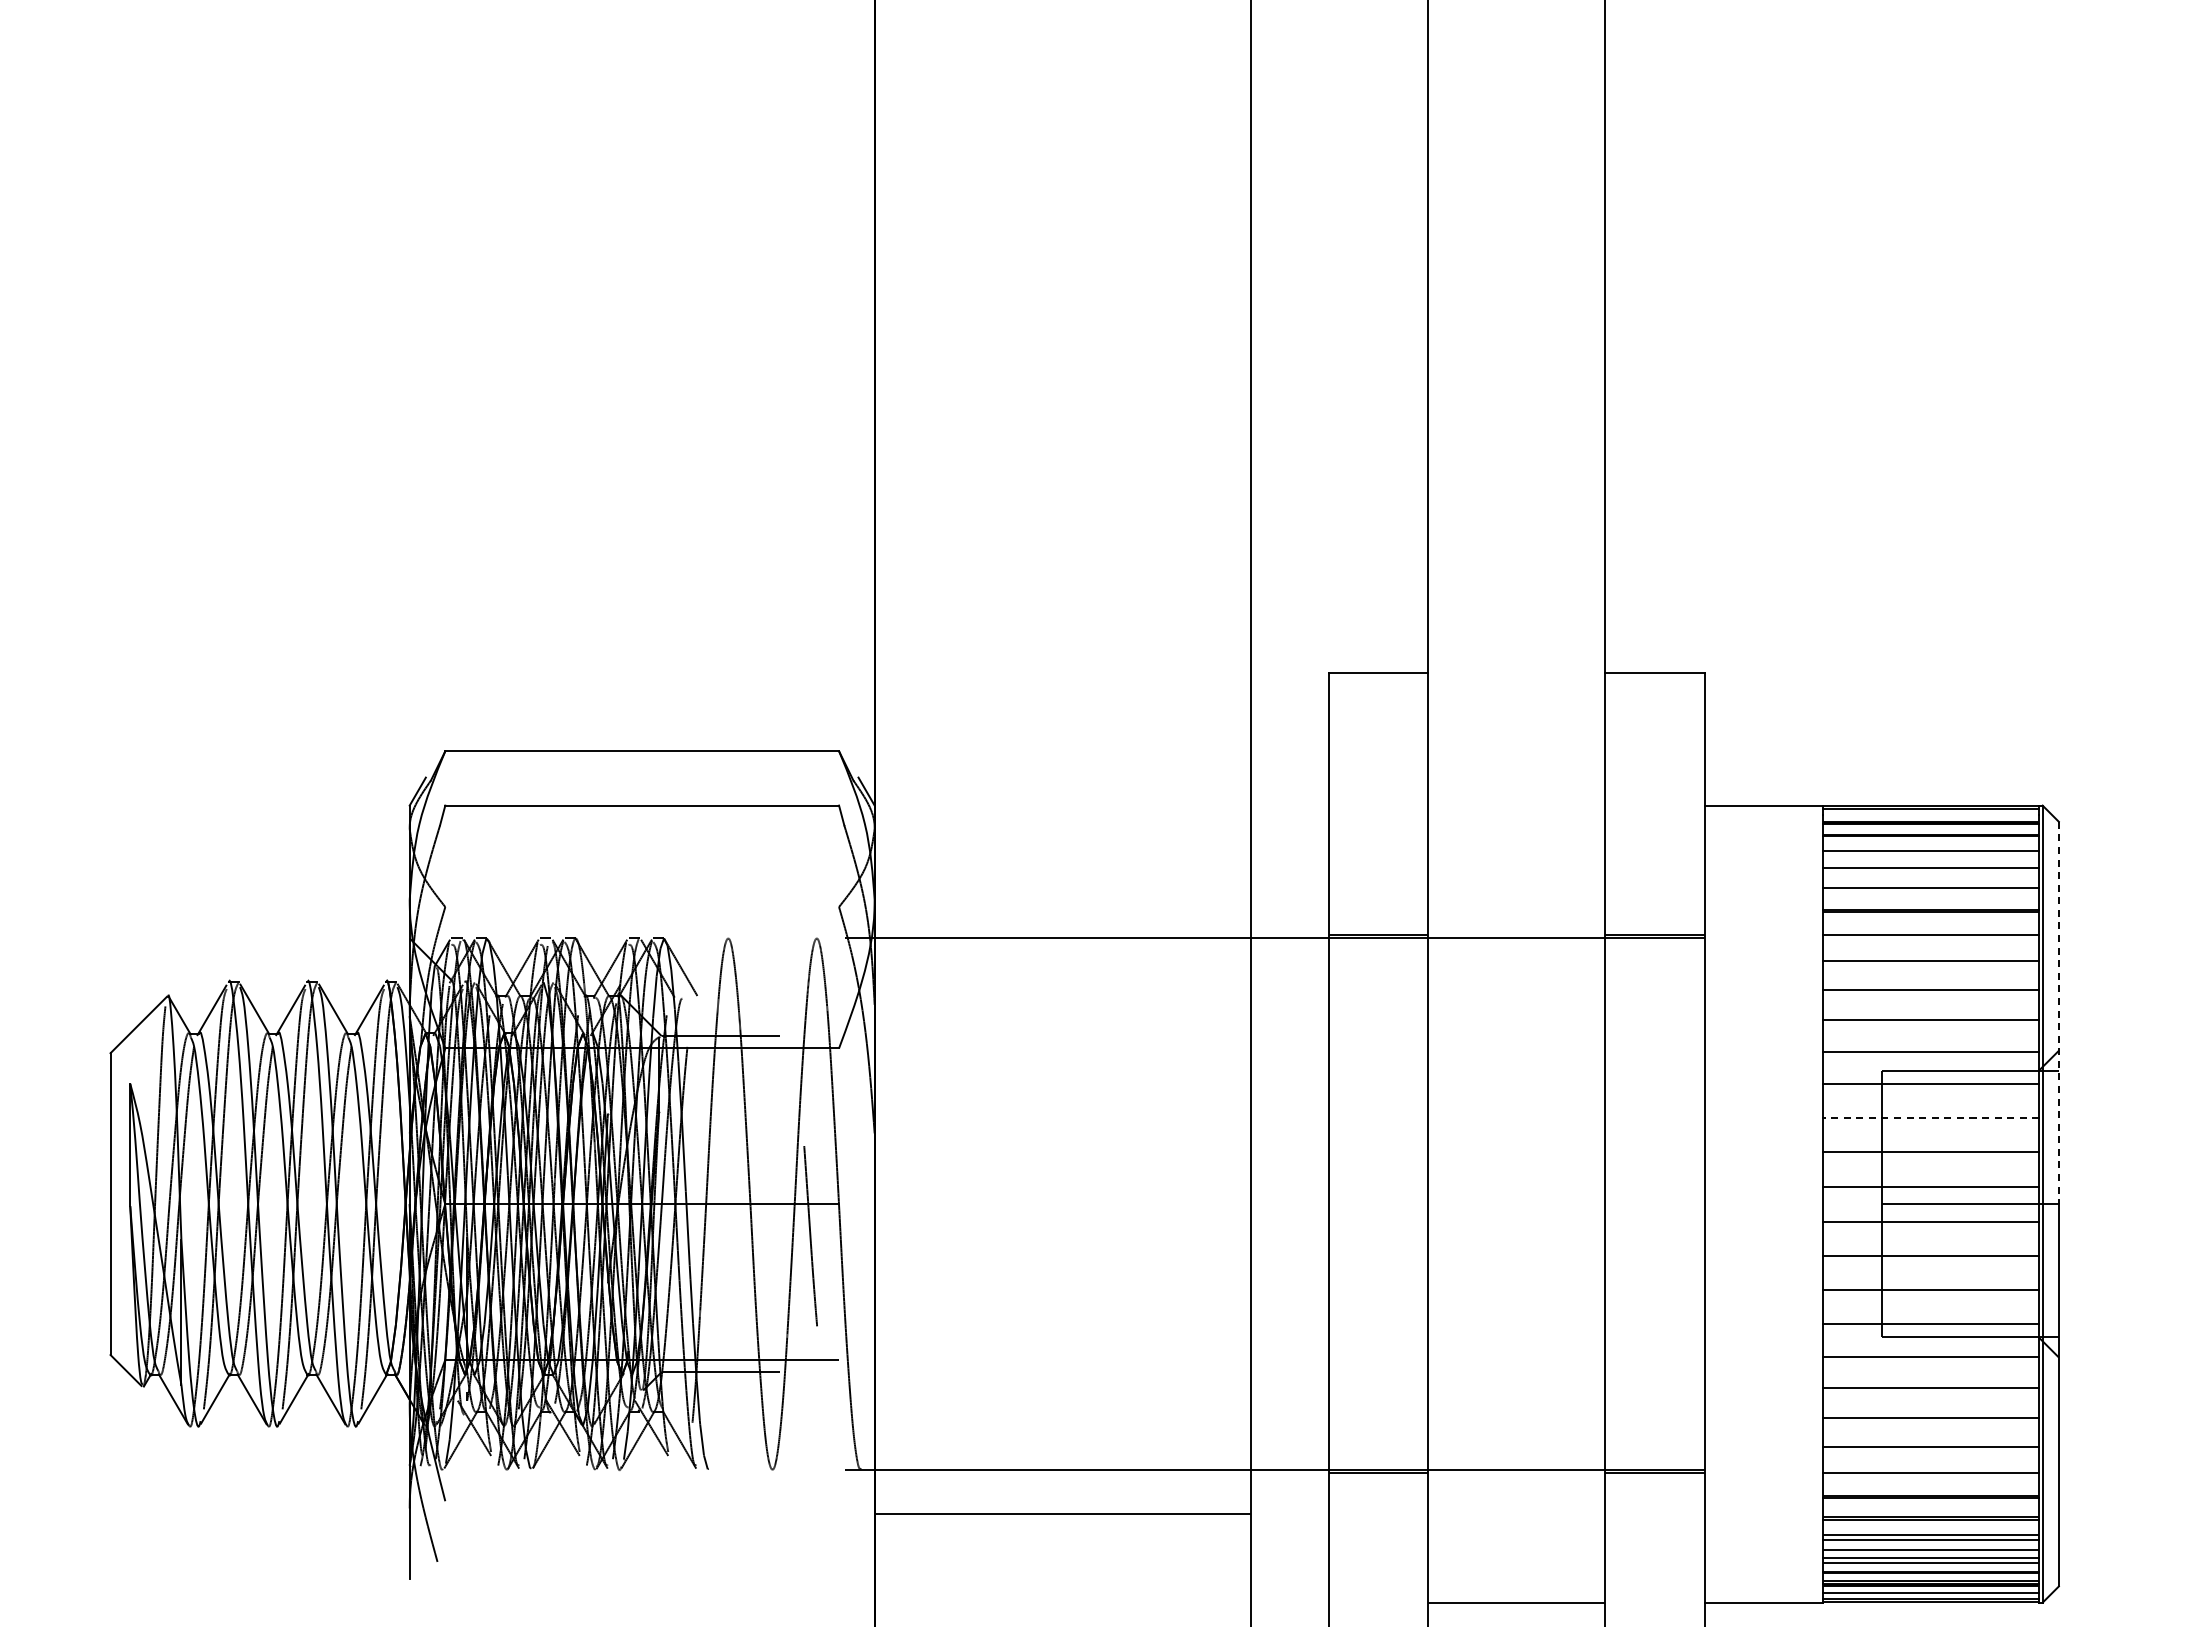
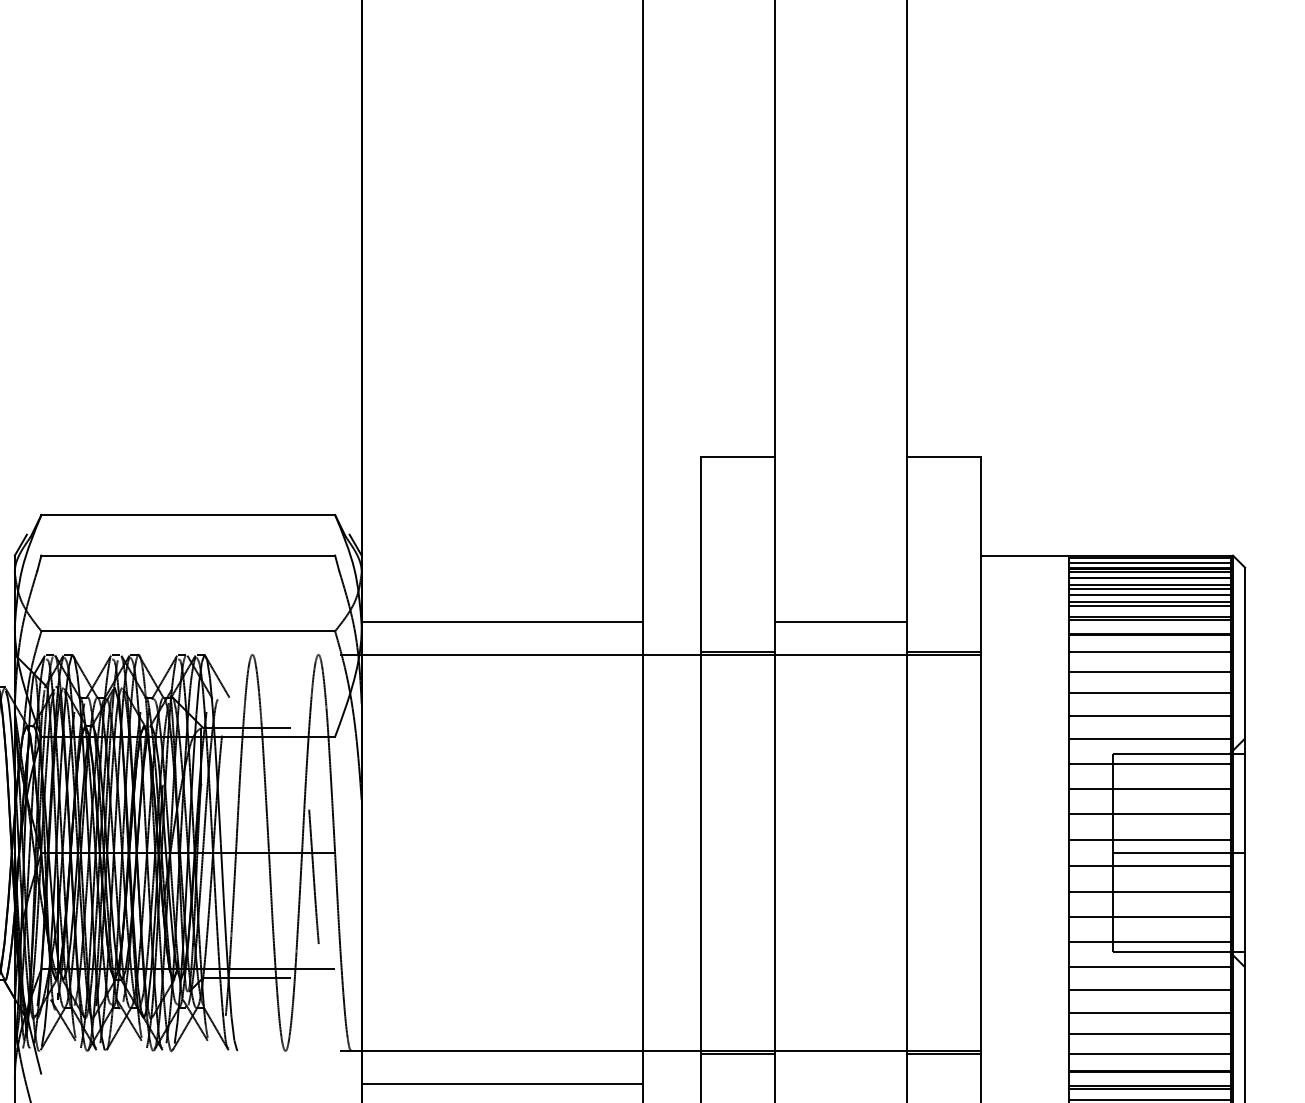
line: (1930, 815) -> (1149, 563), added
line: (1930, 827) -> (1149, 571), added
line: (1930, 845) -> (1149, 585), added
line: (1930, 858) -> (1149, 595), added
line: (1930, 873) -> (1149, 606), added
line: (1930, 891) -> (1149, 619), added
line: (1062, 894) -> (501, 621), added
line: (1516, 894) -> (840, 621), added
line: (642, 907) -> (188, 631), added
line: (2058, 1013) -> (1244, 710), dashed -> solid
line: (1930, 1117) -> (1149, 788), dashed -> solid

